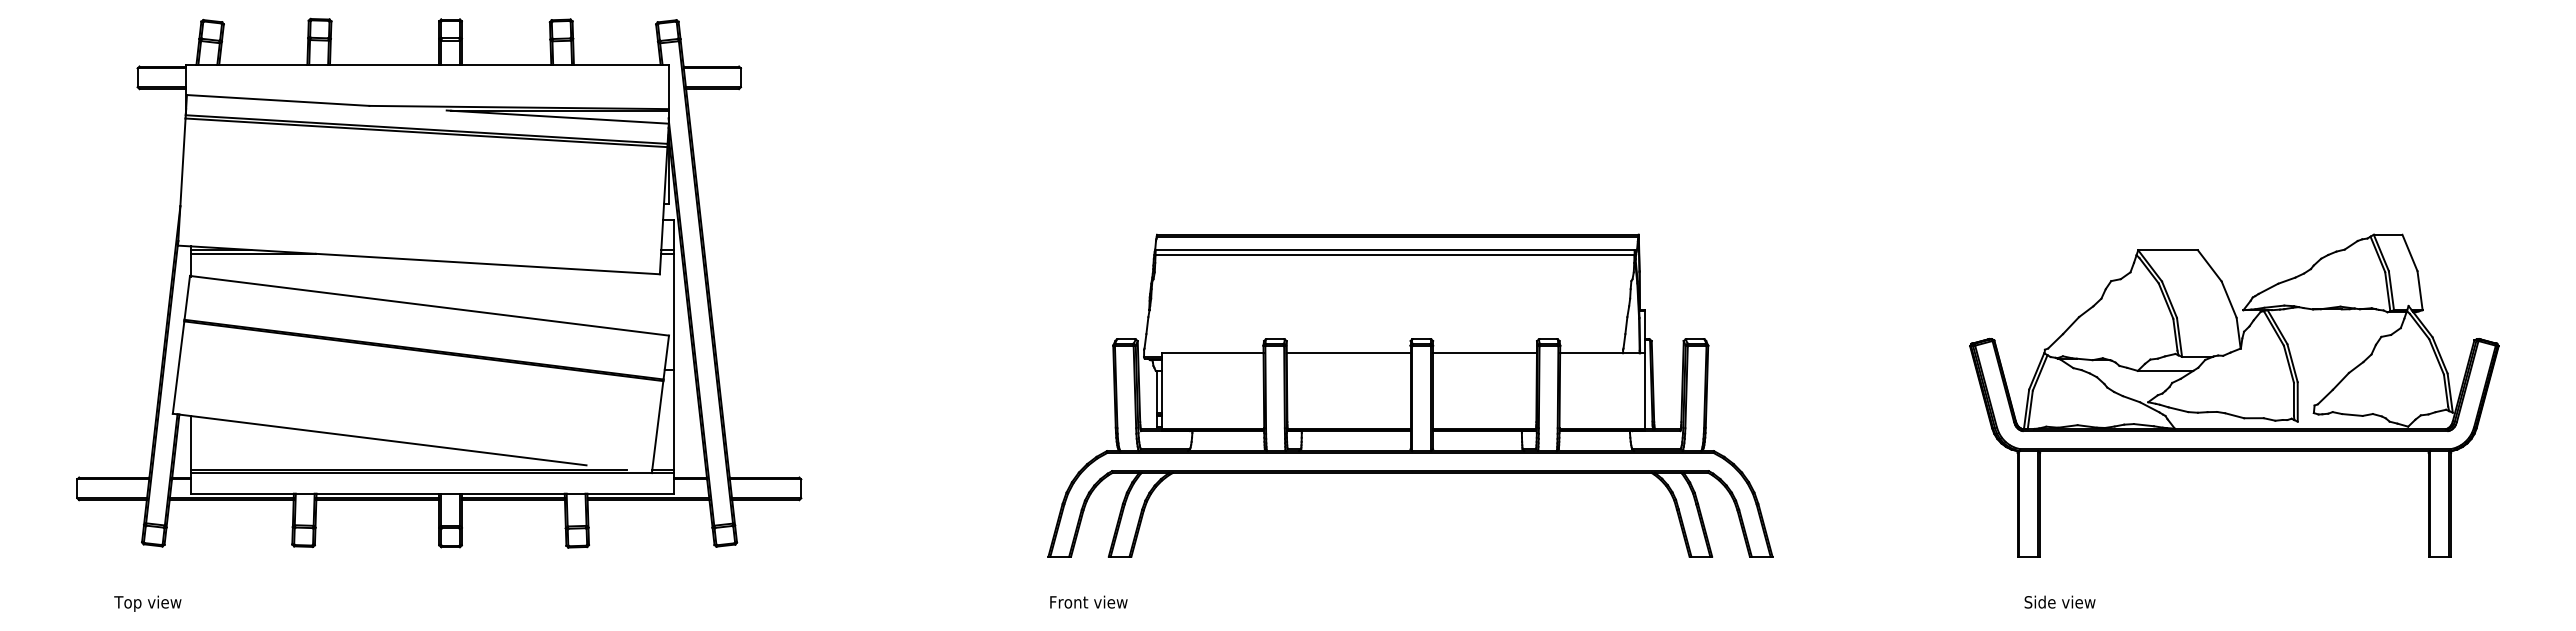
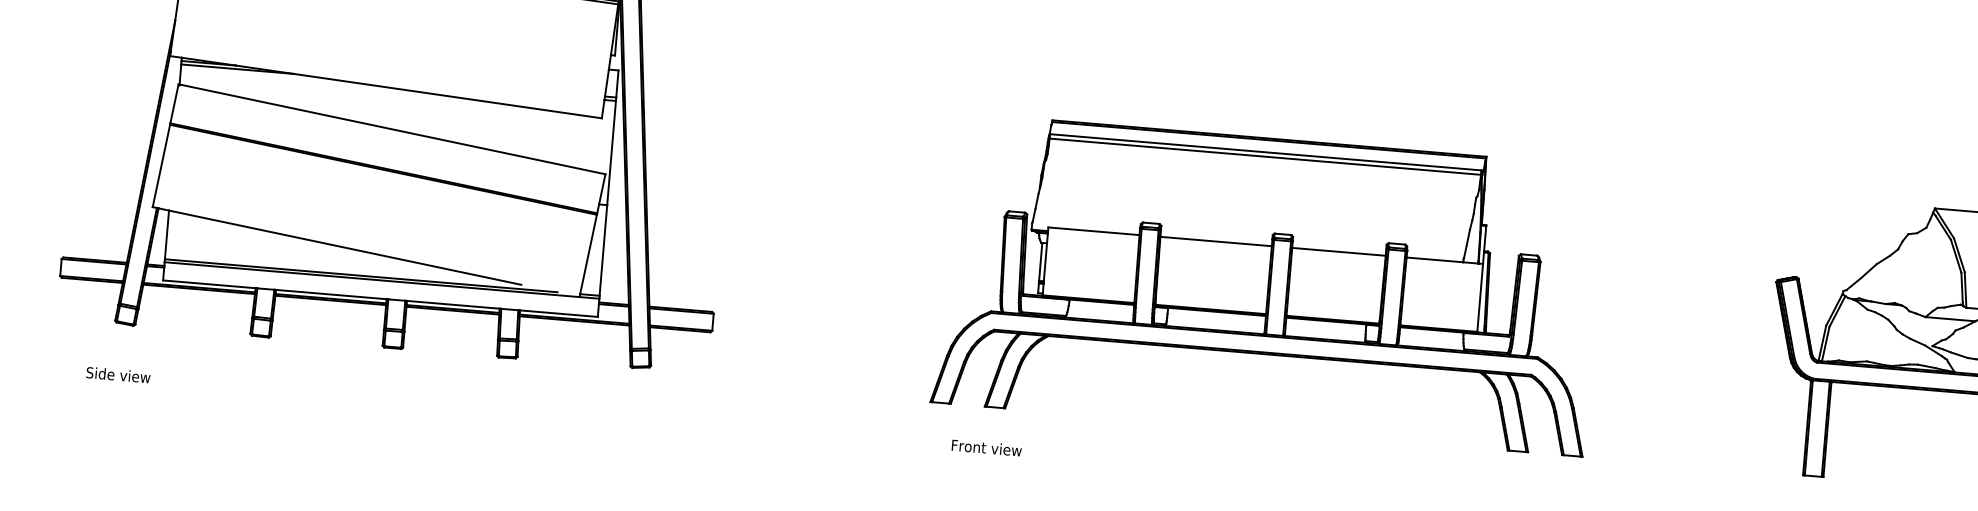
text: (1088, 601) -> (986, 447), moved
text: (150, 603) -> (118, 376), Top view -> Side view

